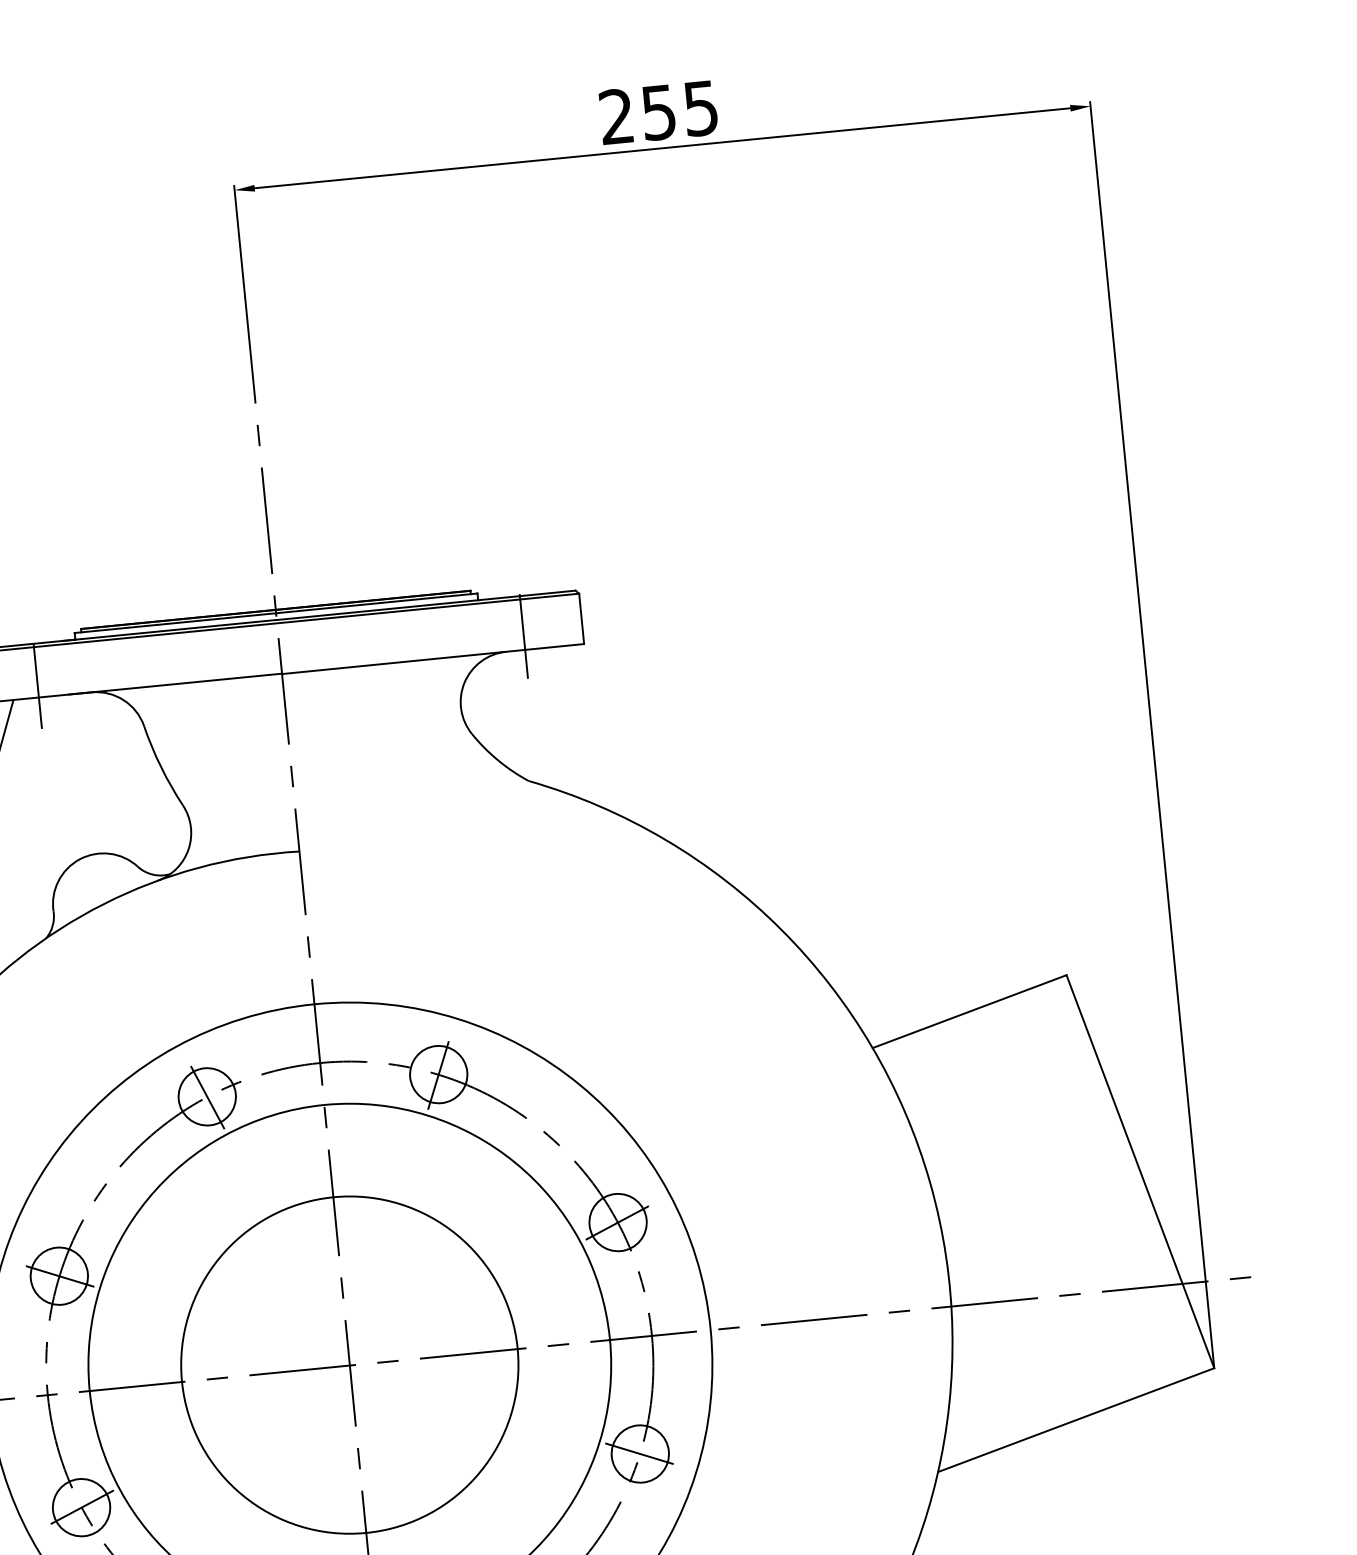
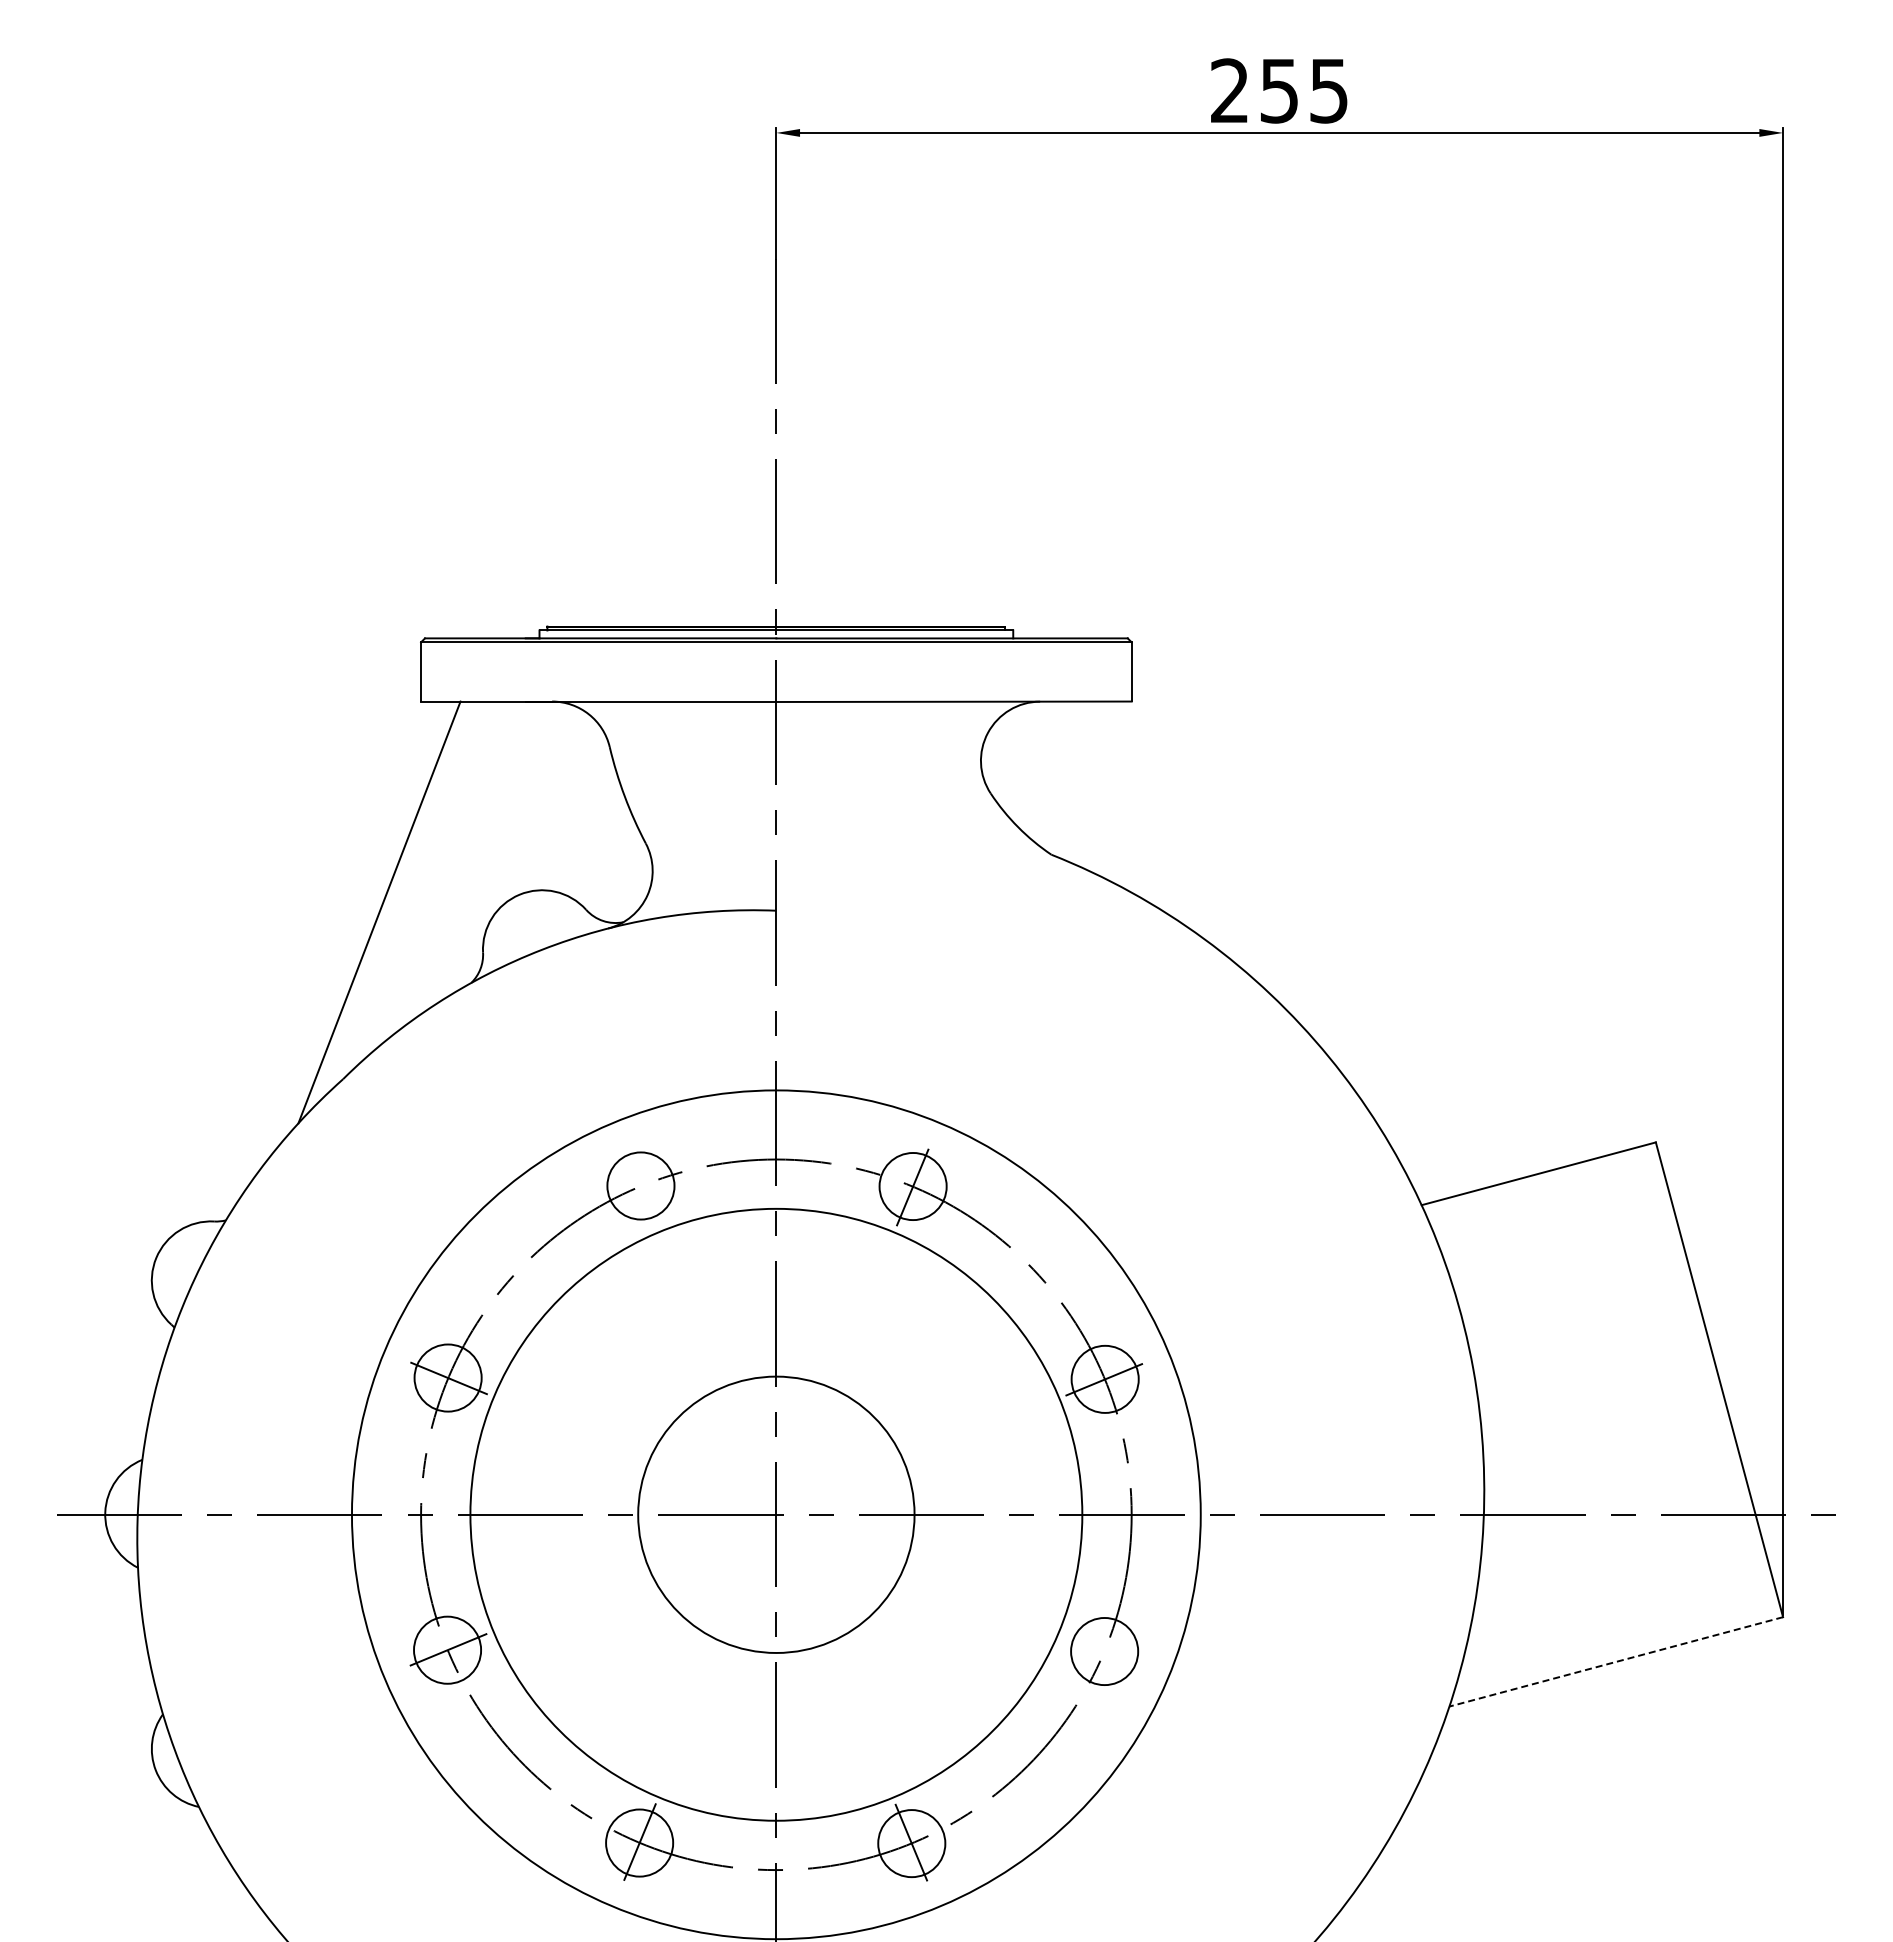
line: (523, 636) -> (1062, 685), removed
line: (37, 686) -> (490, 688), removed
line: (207, 1097) -> (641, 1186), removed
circle: (349, 1364) -> (775, 1514), size x0.7
line: (1076, 1419) -> (1616, 1661), solid -> dashed
line: (639, 1454) -> (1103, 1651), removed

